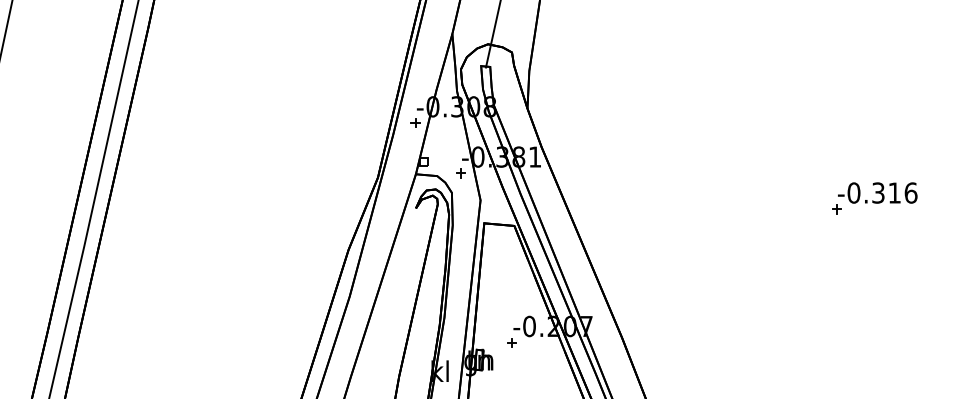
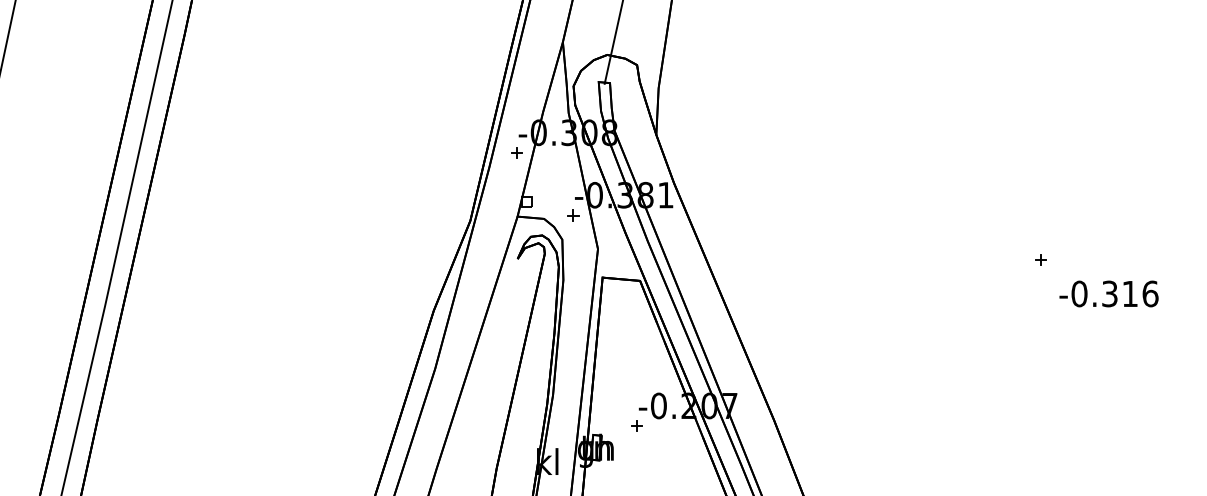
text: (877, 192) -> (1108, 293), moved

